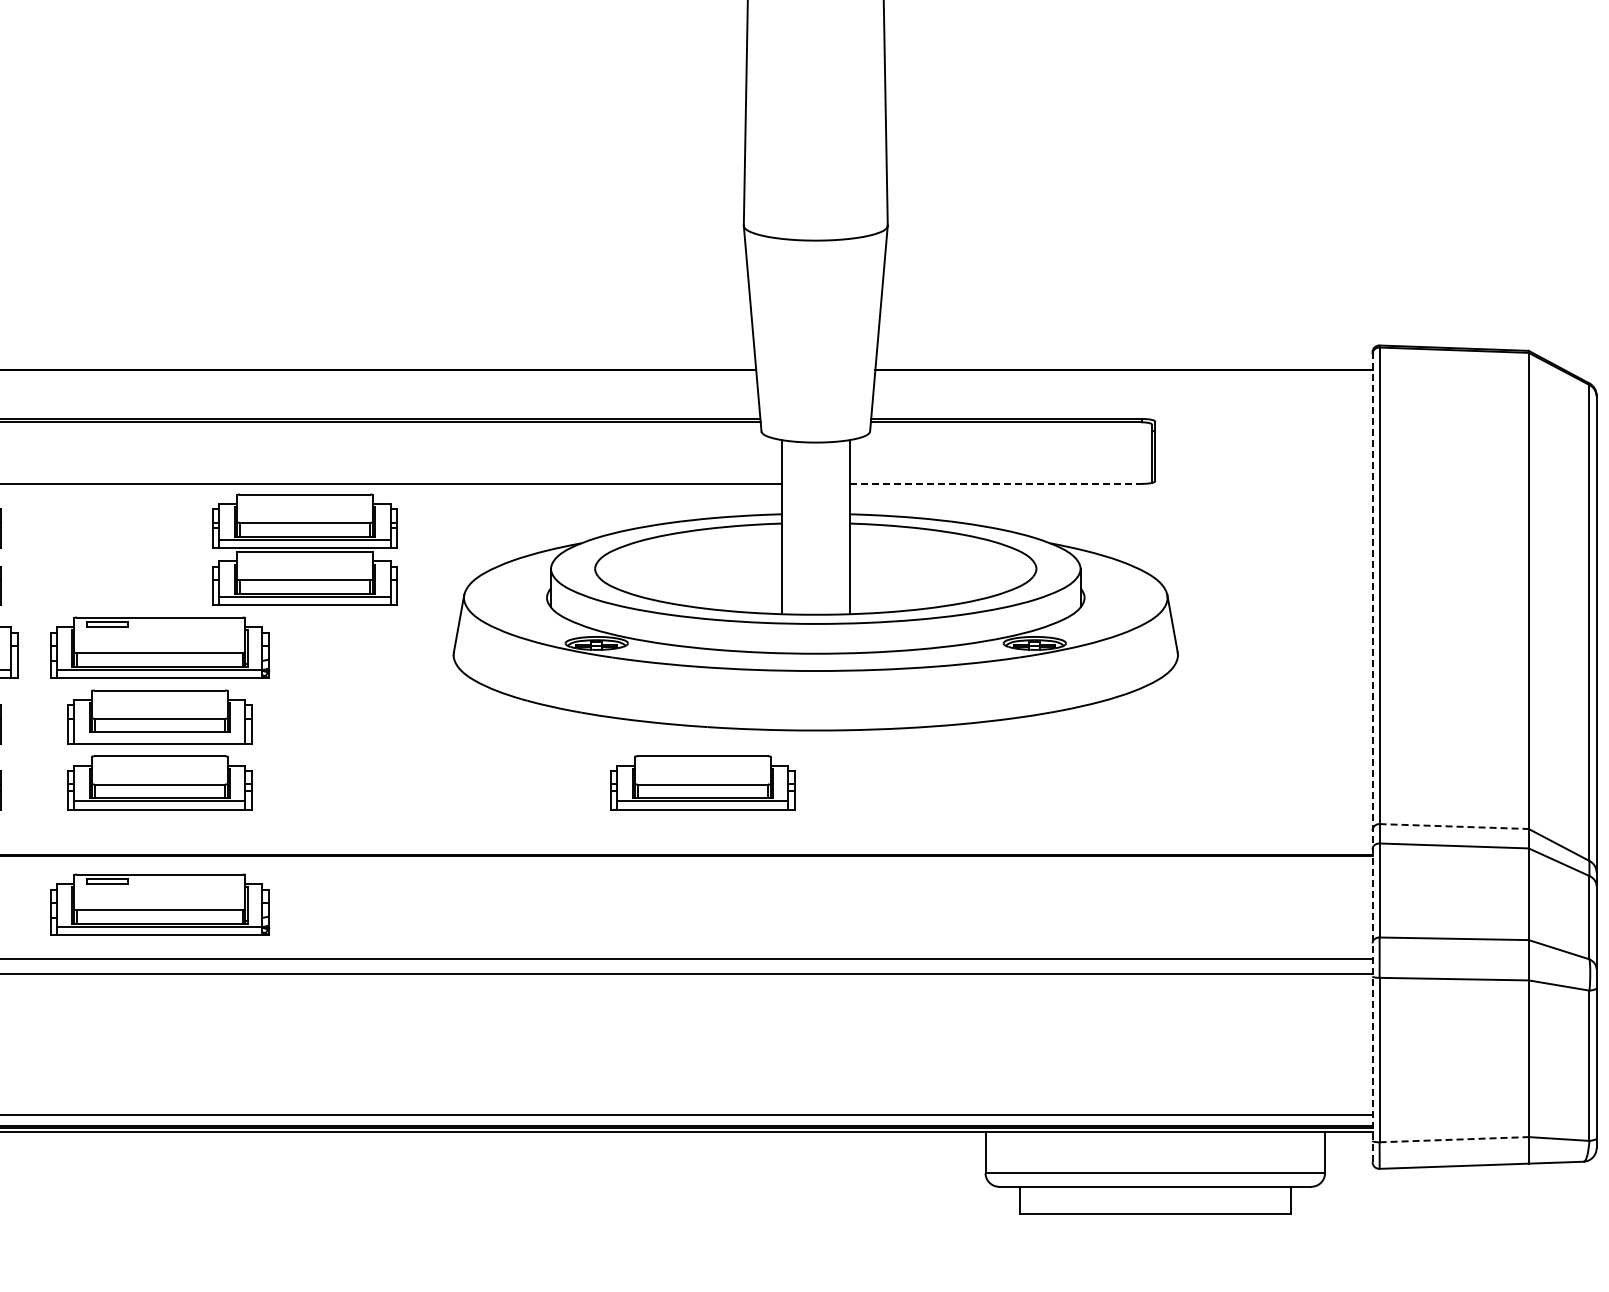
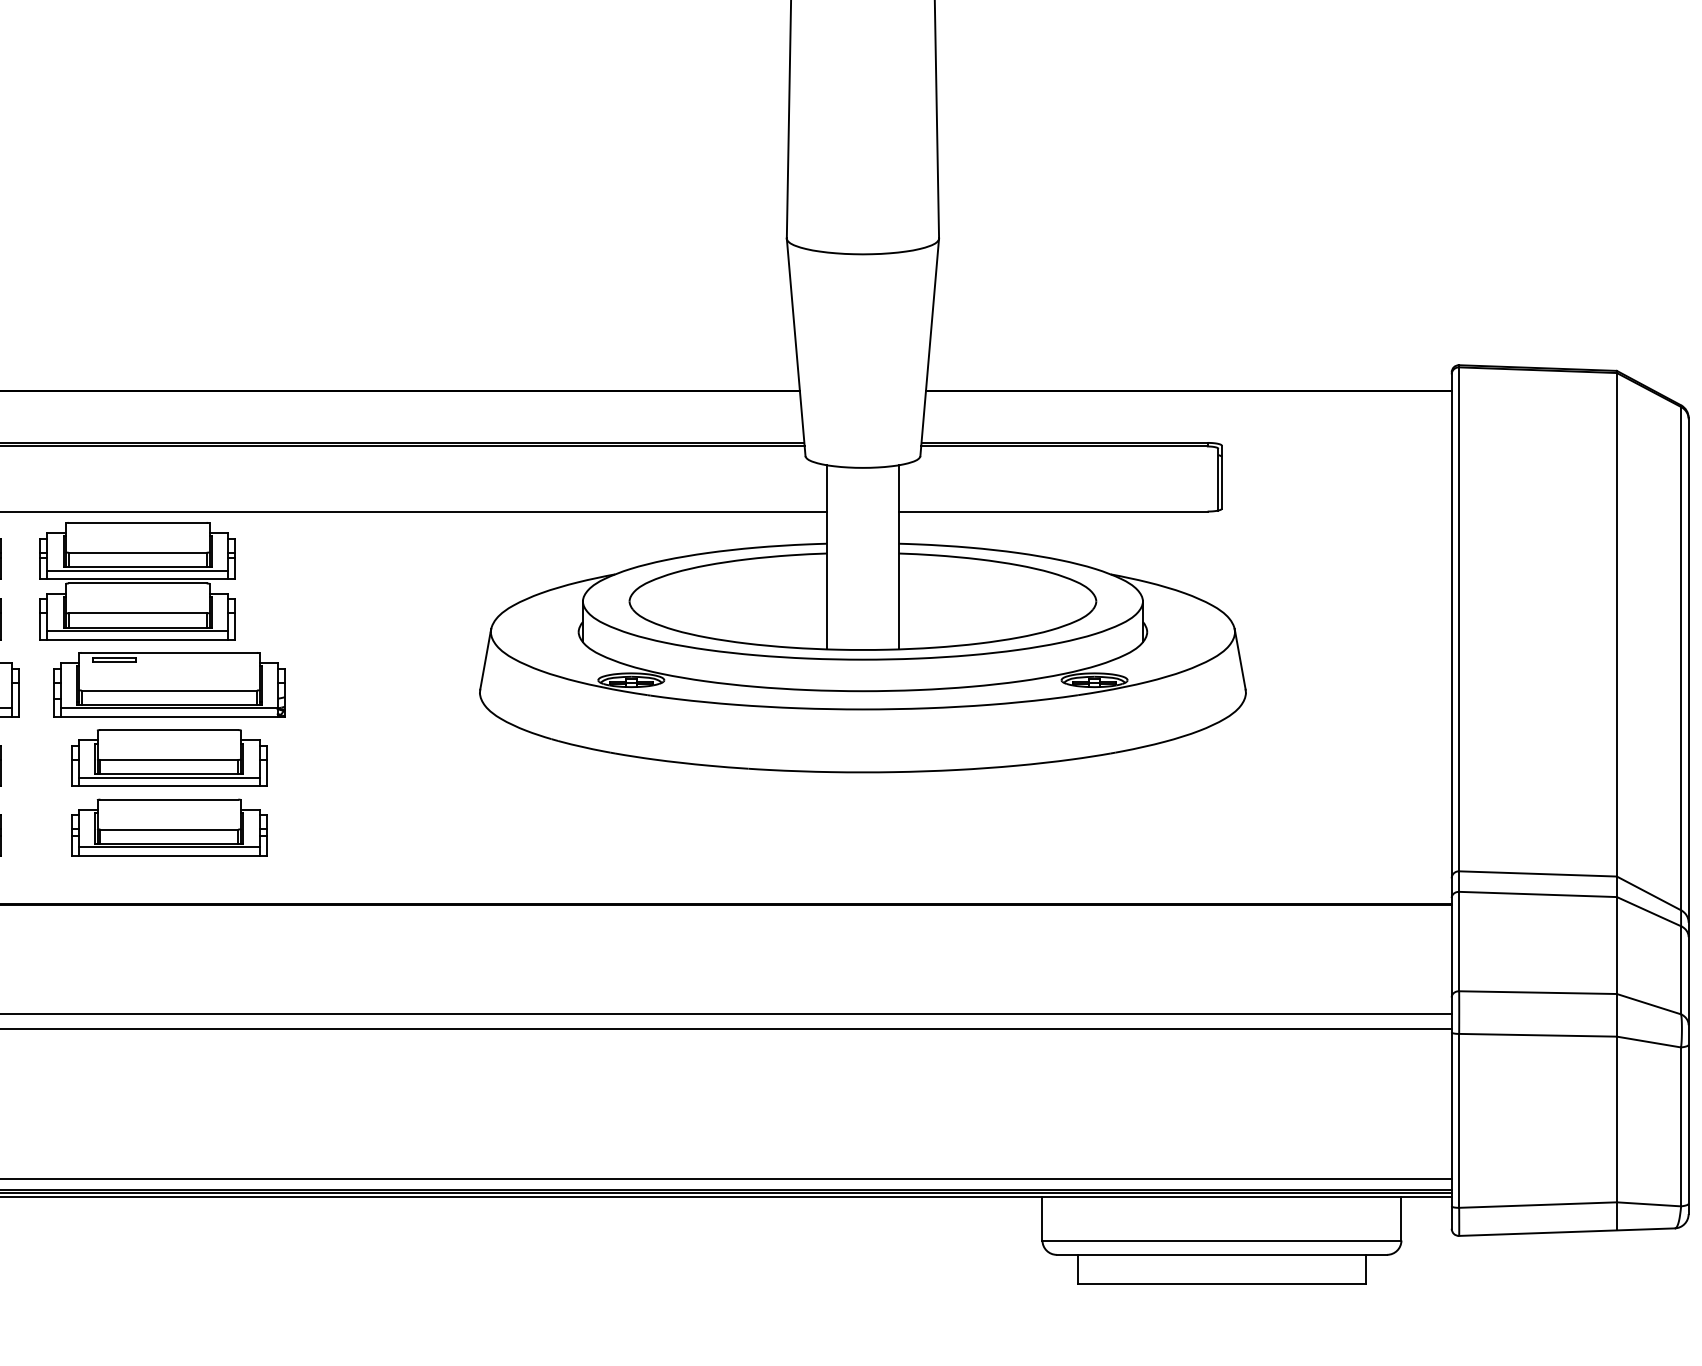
line: (995, 483) -> (1052, 511), dashed -> solid
part: (304, 549) -> (137, 580), moved
line: (159, 735) -> (168, 777), added
line: (1372, 757) -> (1451, 800), dashed -> solid
part: (702, 782) -> (743, 827), removed
line: (1454, 826) -> (1538, 873), dashed -> solid
part: (160, 904) -> (169, 956), removed
line: (1454, 1139) -> (1538, 1204), dashed -> solid

